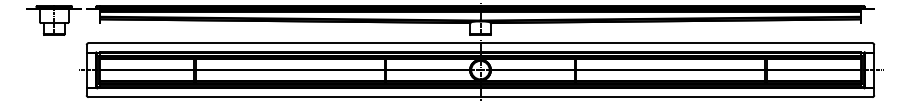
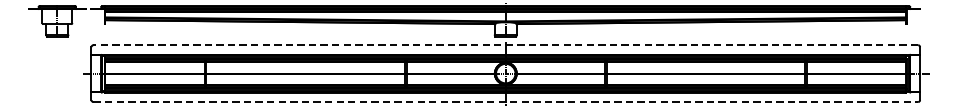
line: (480, 43) -> (505, 45), solid -> dashed
line: (480, 97) -> (505, 102), solid -> dashed

